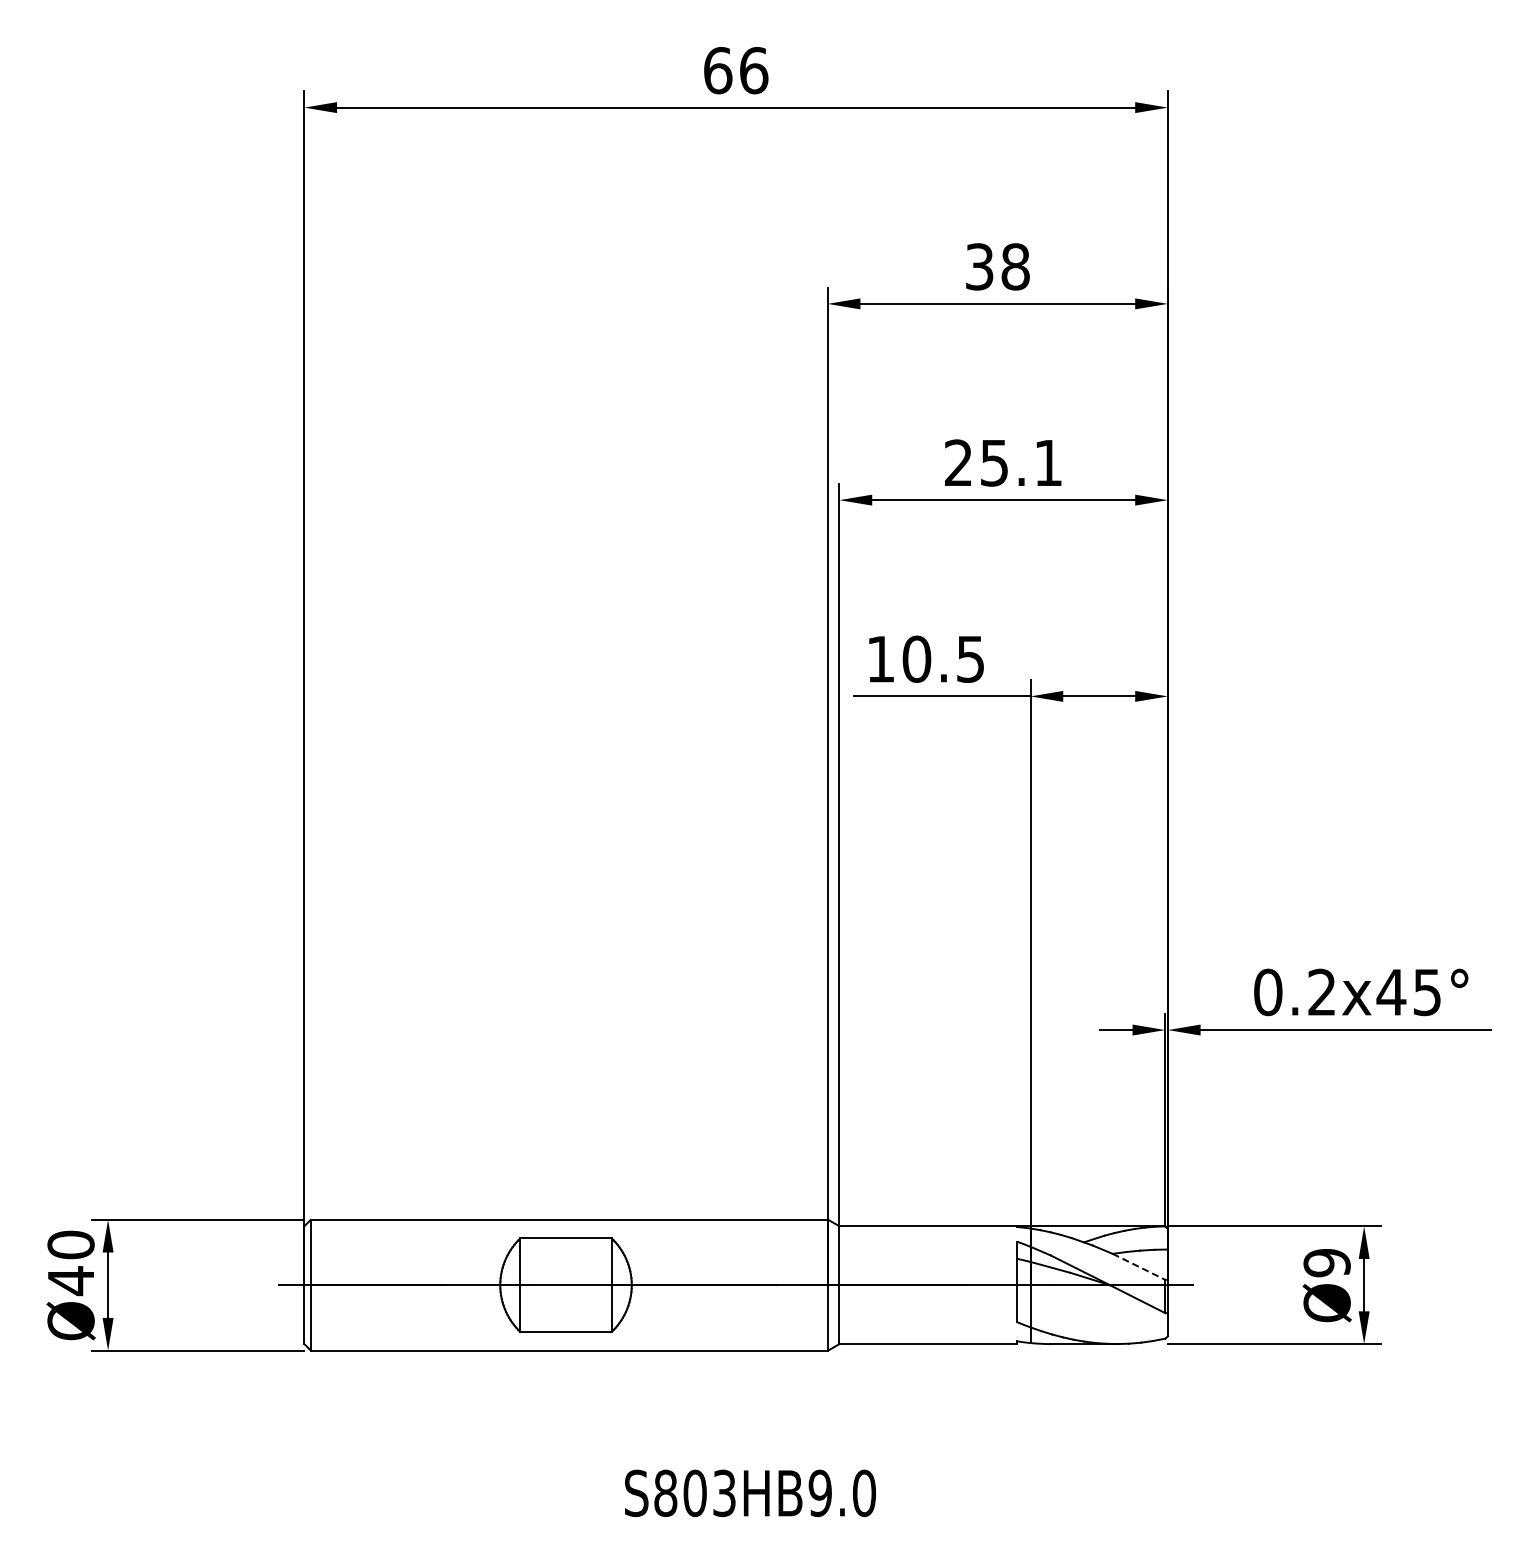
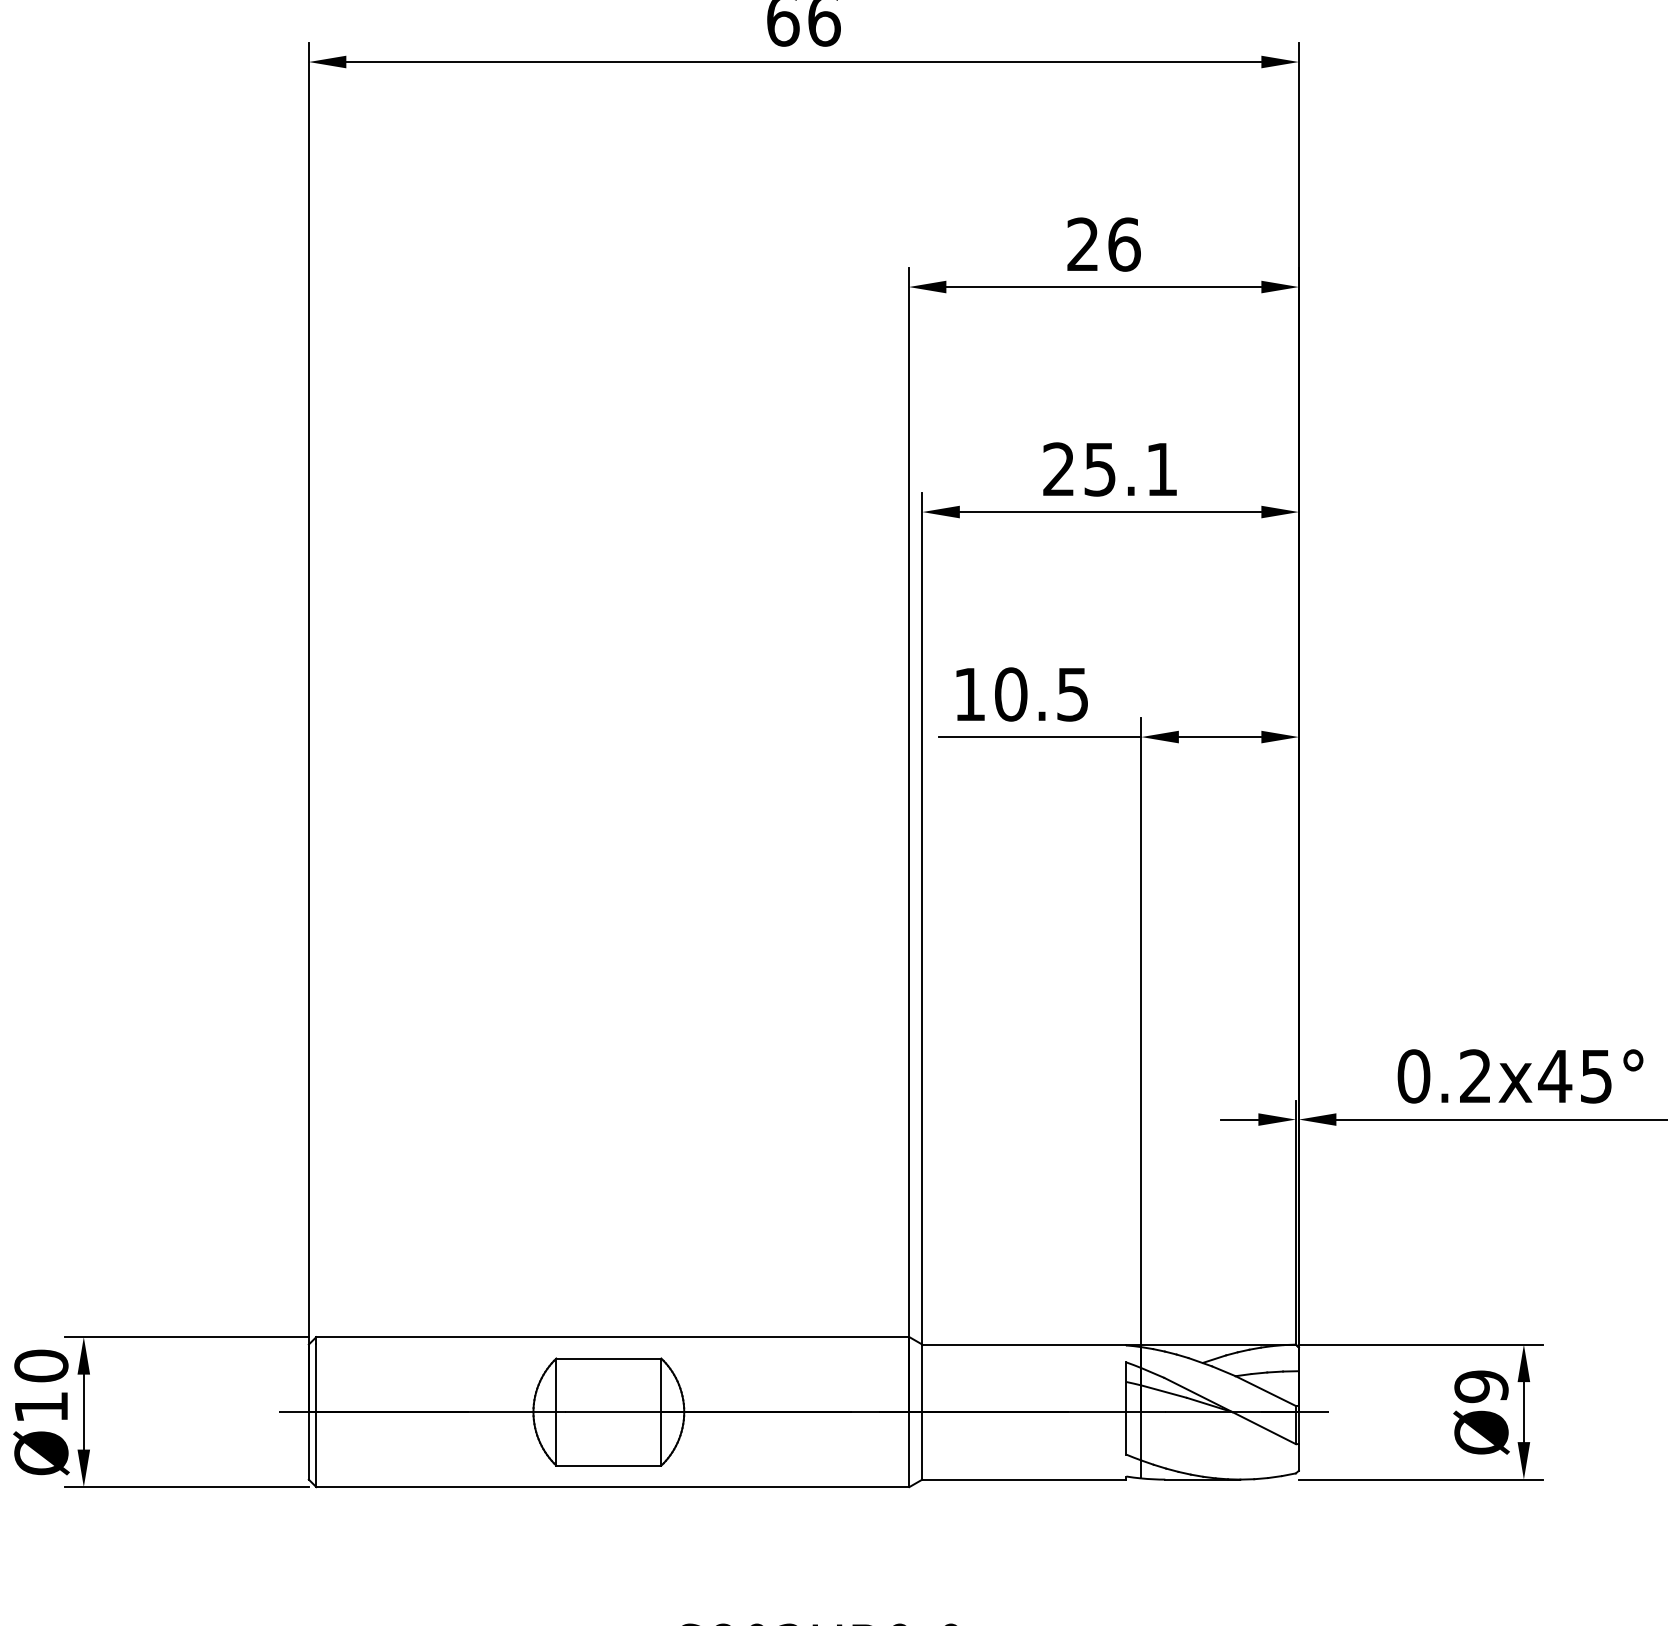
text: (998, 266) -> (1104, 244), 38 -> 26
line: (1139, 1267) -> (1266, 1391), dashed -> solid
text: (70, 1281) -> (40, 1407), Ø40 -> Ø10

